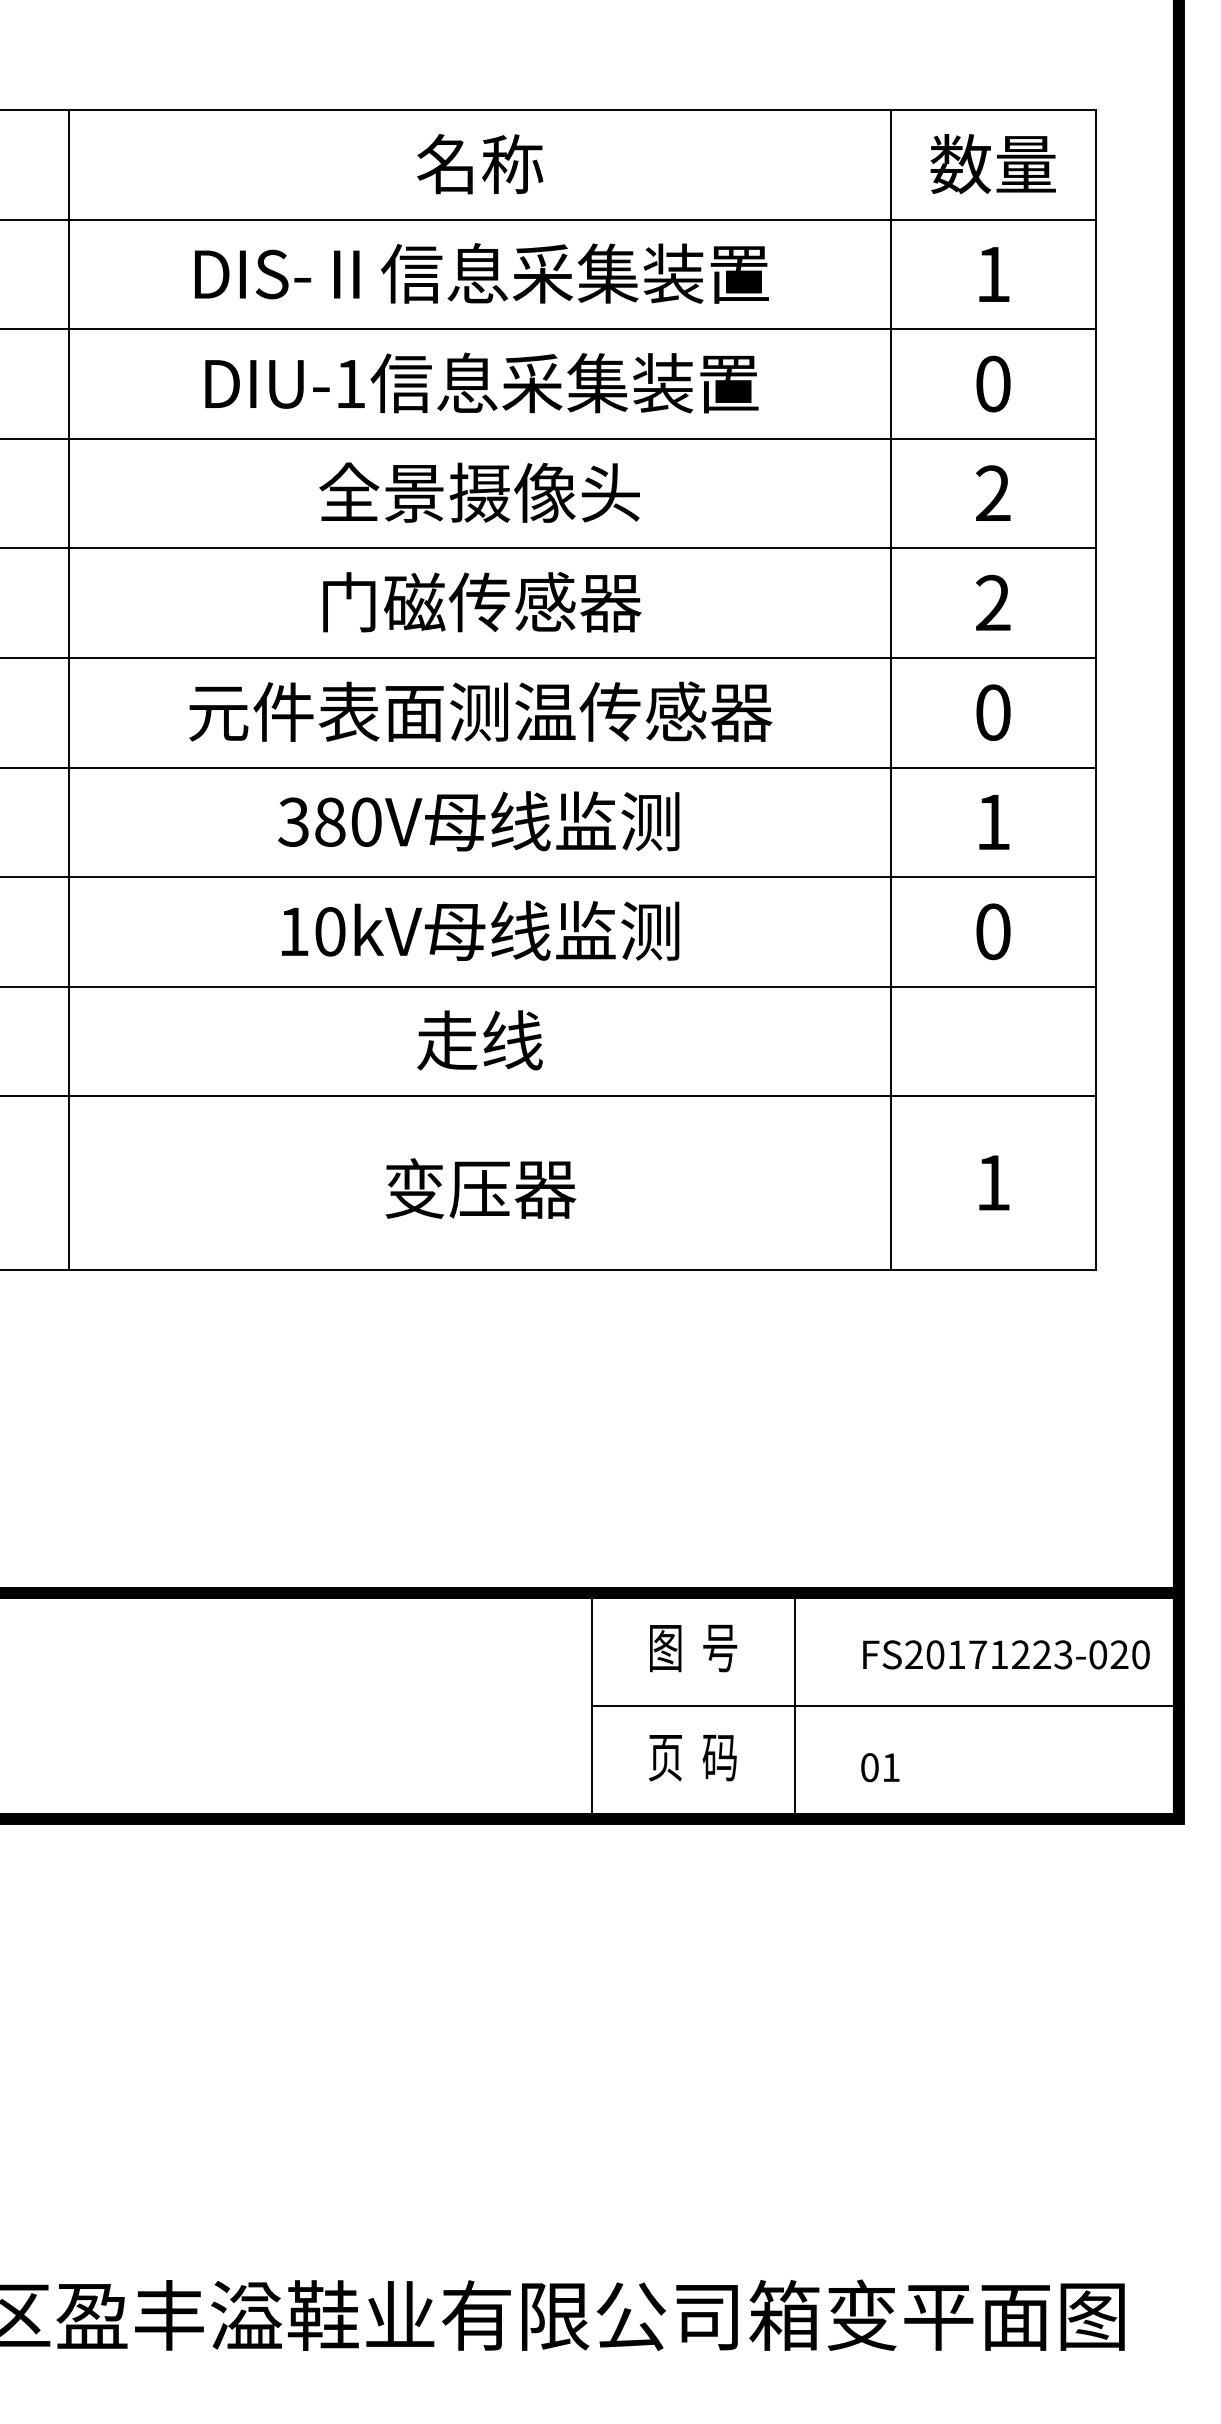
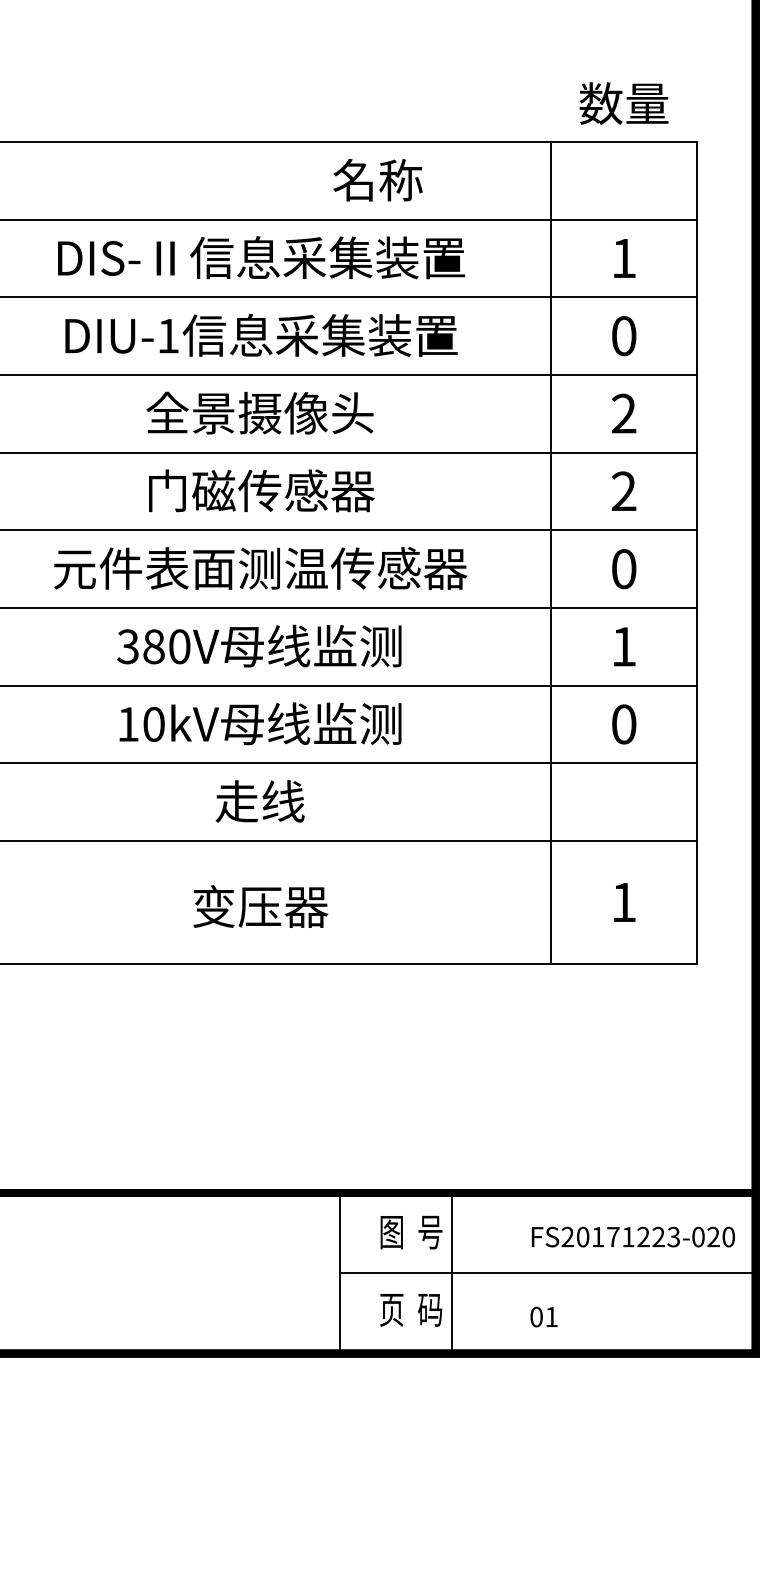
text: (480, 164) -> (378, 180), moved
text: (992, 164) -> (623, 103), moved
line: (794, 1705) -> (451, 1273), moved

